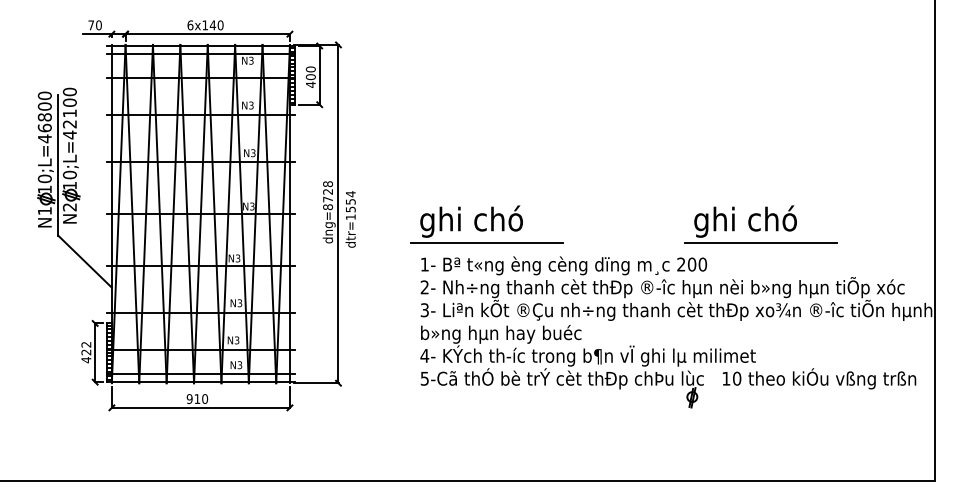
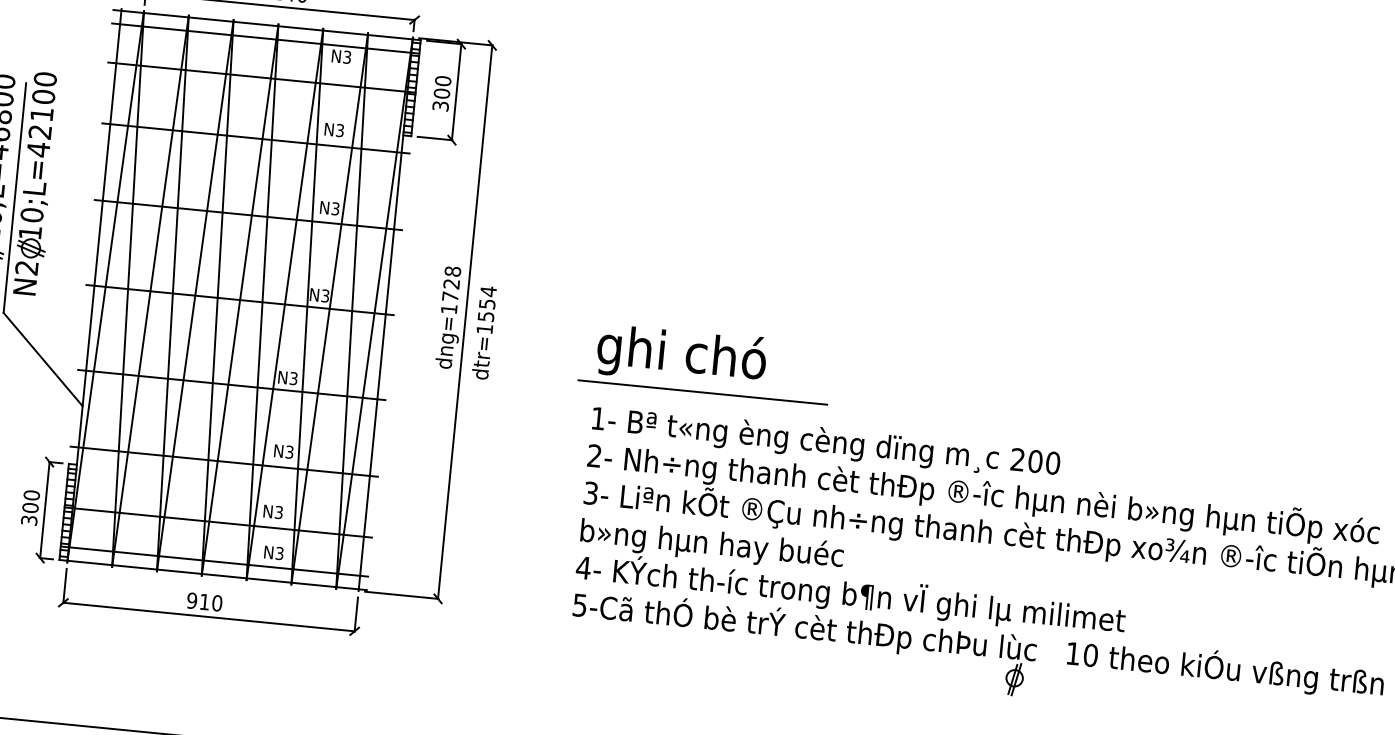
text: (310, 84) -> (440, 105), 400 -> 300
text: (328, 207) -> (449, 309), dng=8728 -> dng=1728
part: (760, 224) -> (1153, 406), removed
text: (86, 352) -> (30, 508), 422 -> 300

